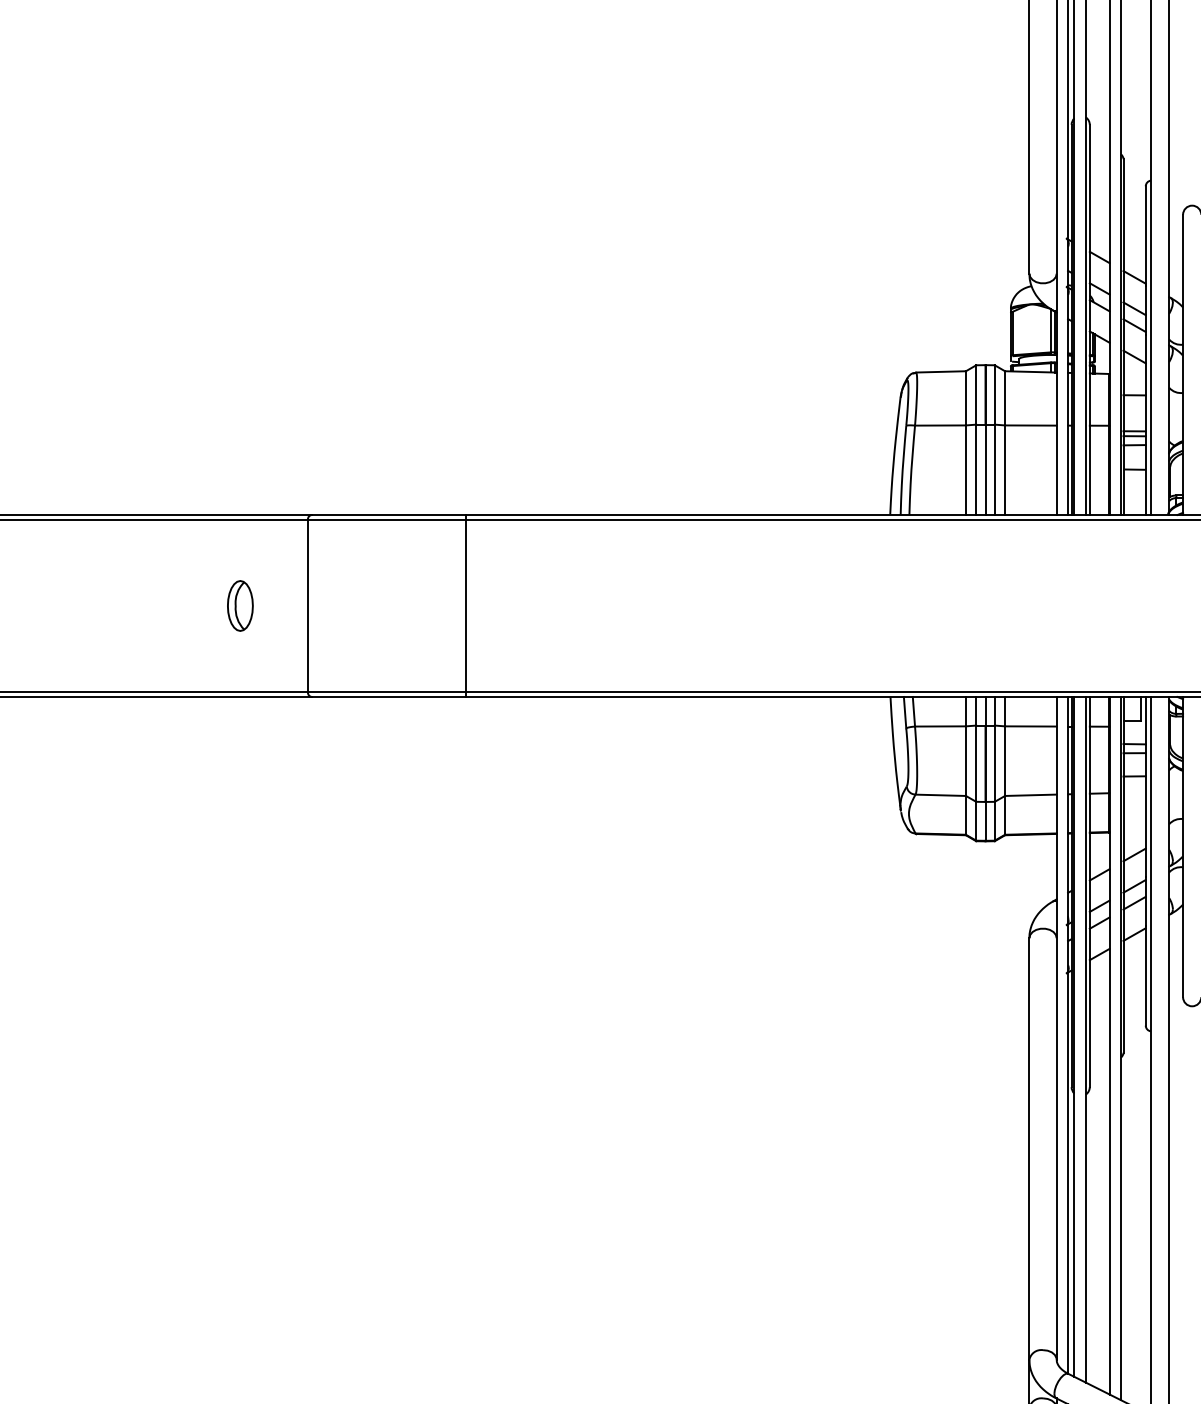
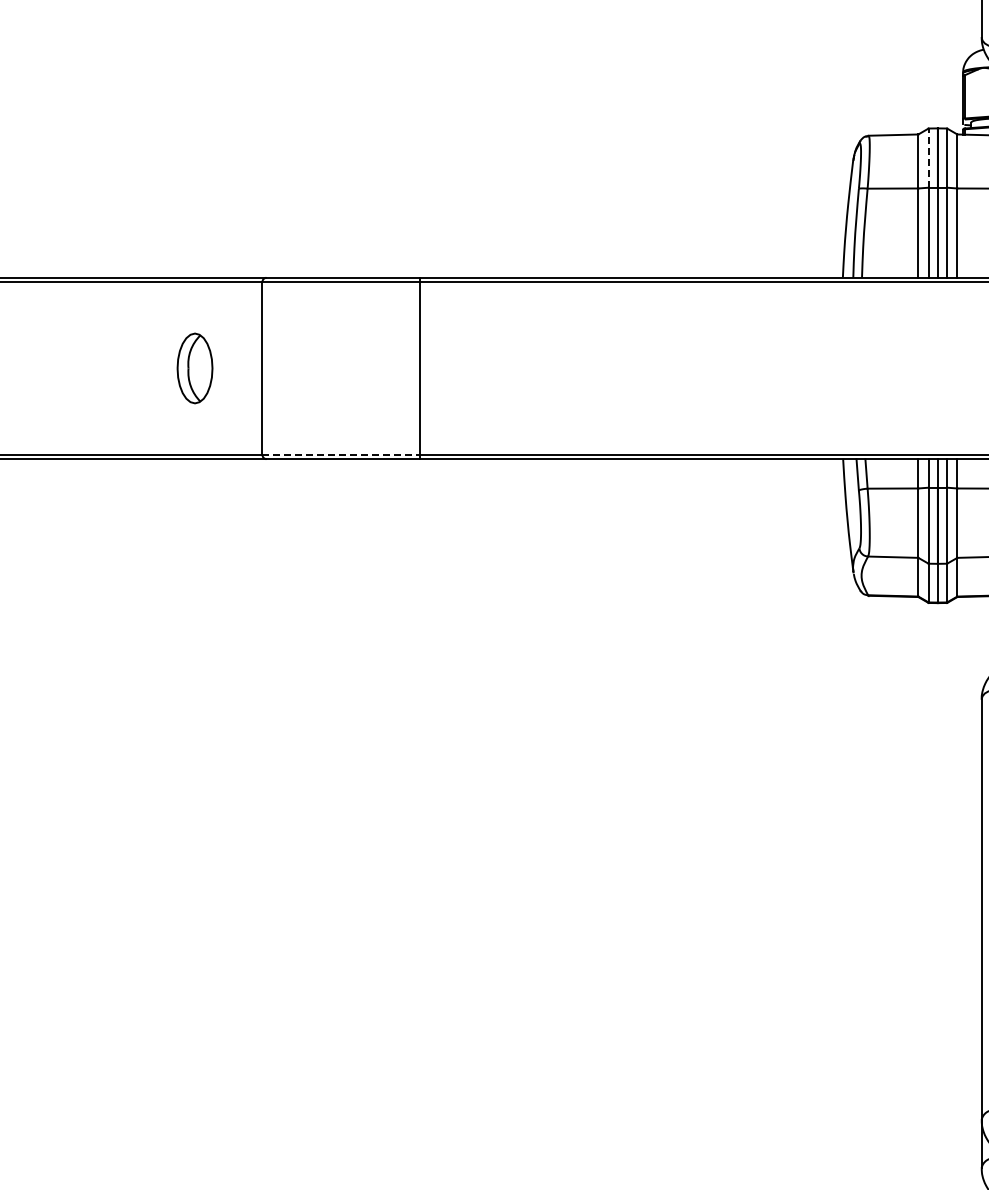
line: (976, 394) -> (928, 157), solid -> dashed
part: (240, 605) -> (195, 367), size x1.4
line: (386, 692) -> (340, 454), solid -> dashed

